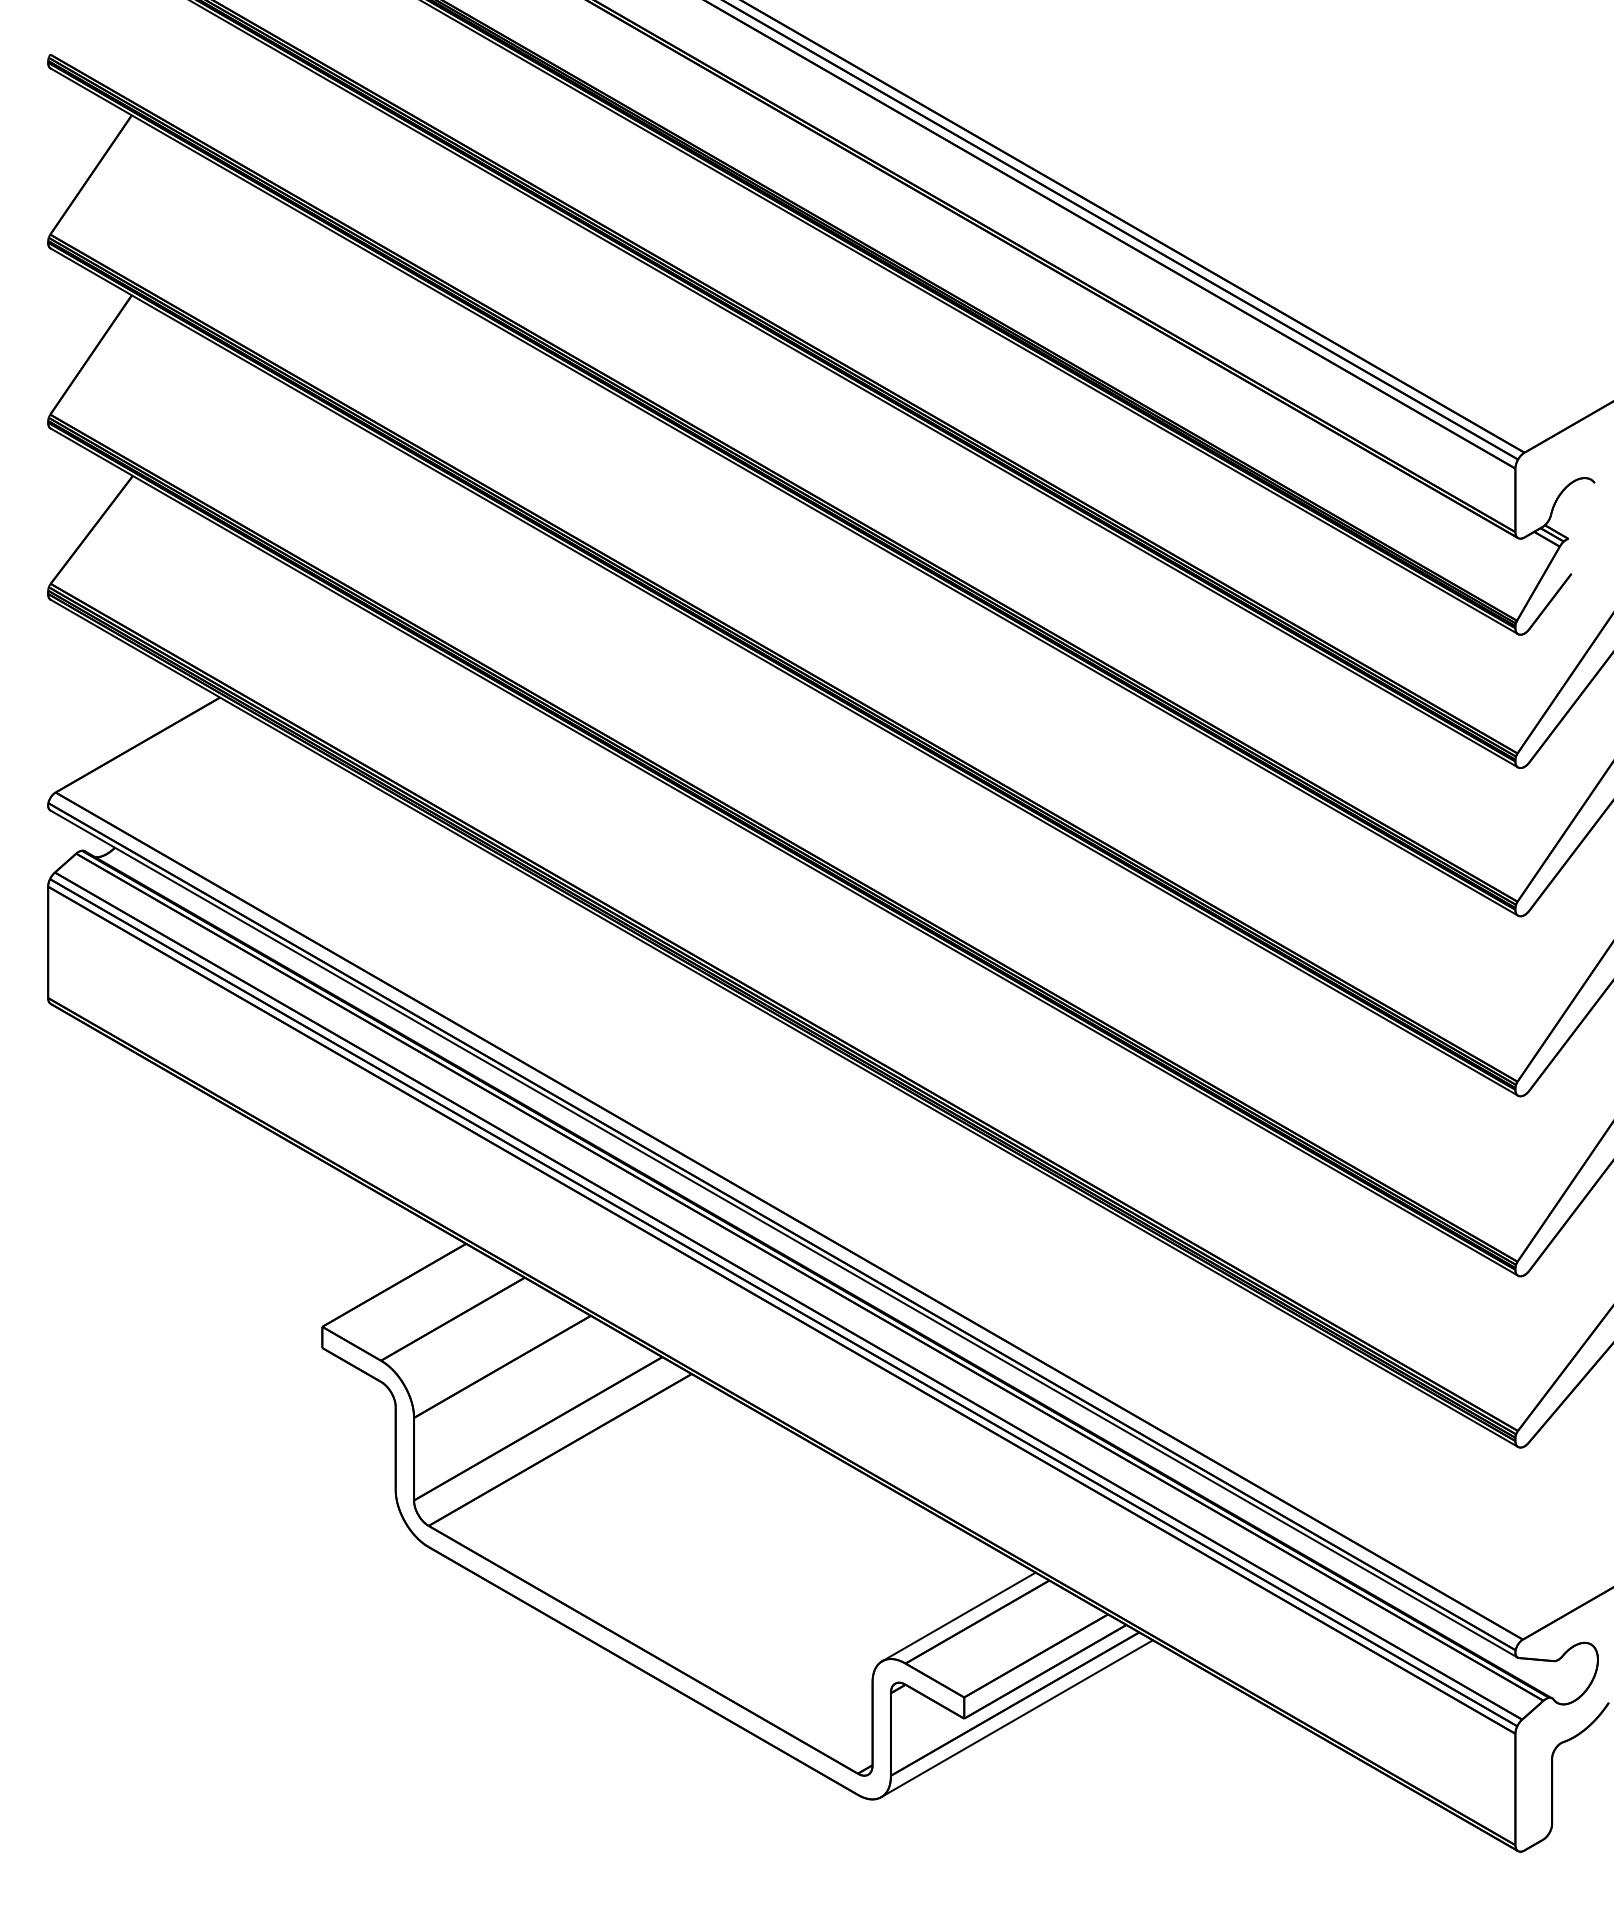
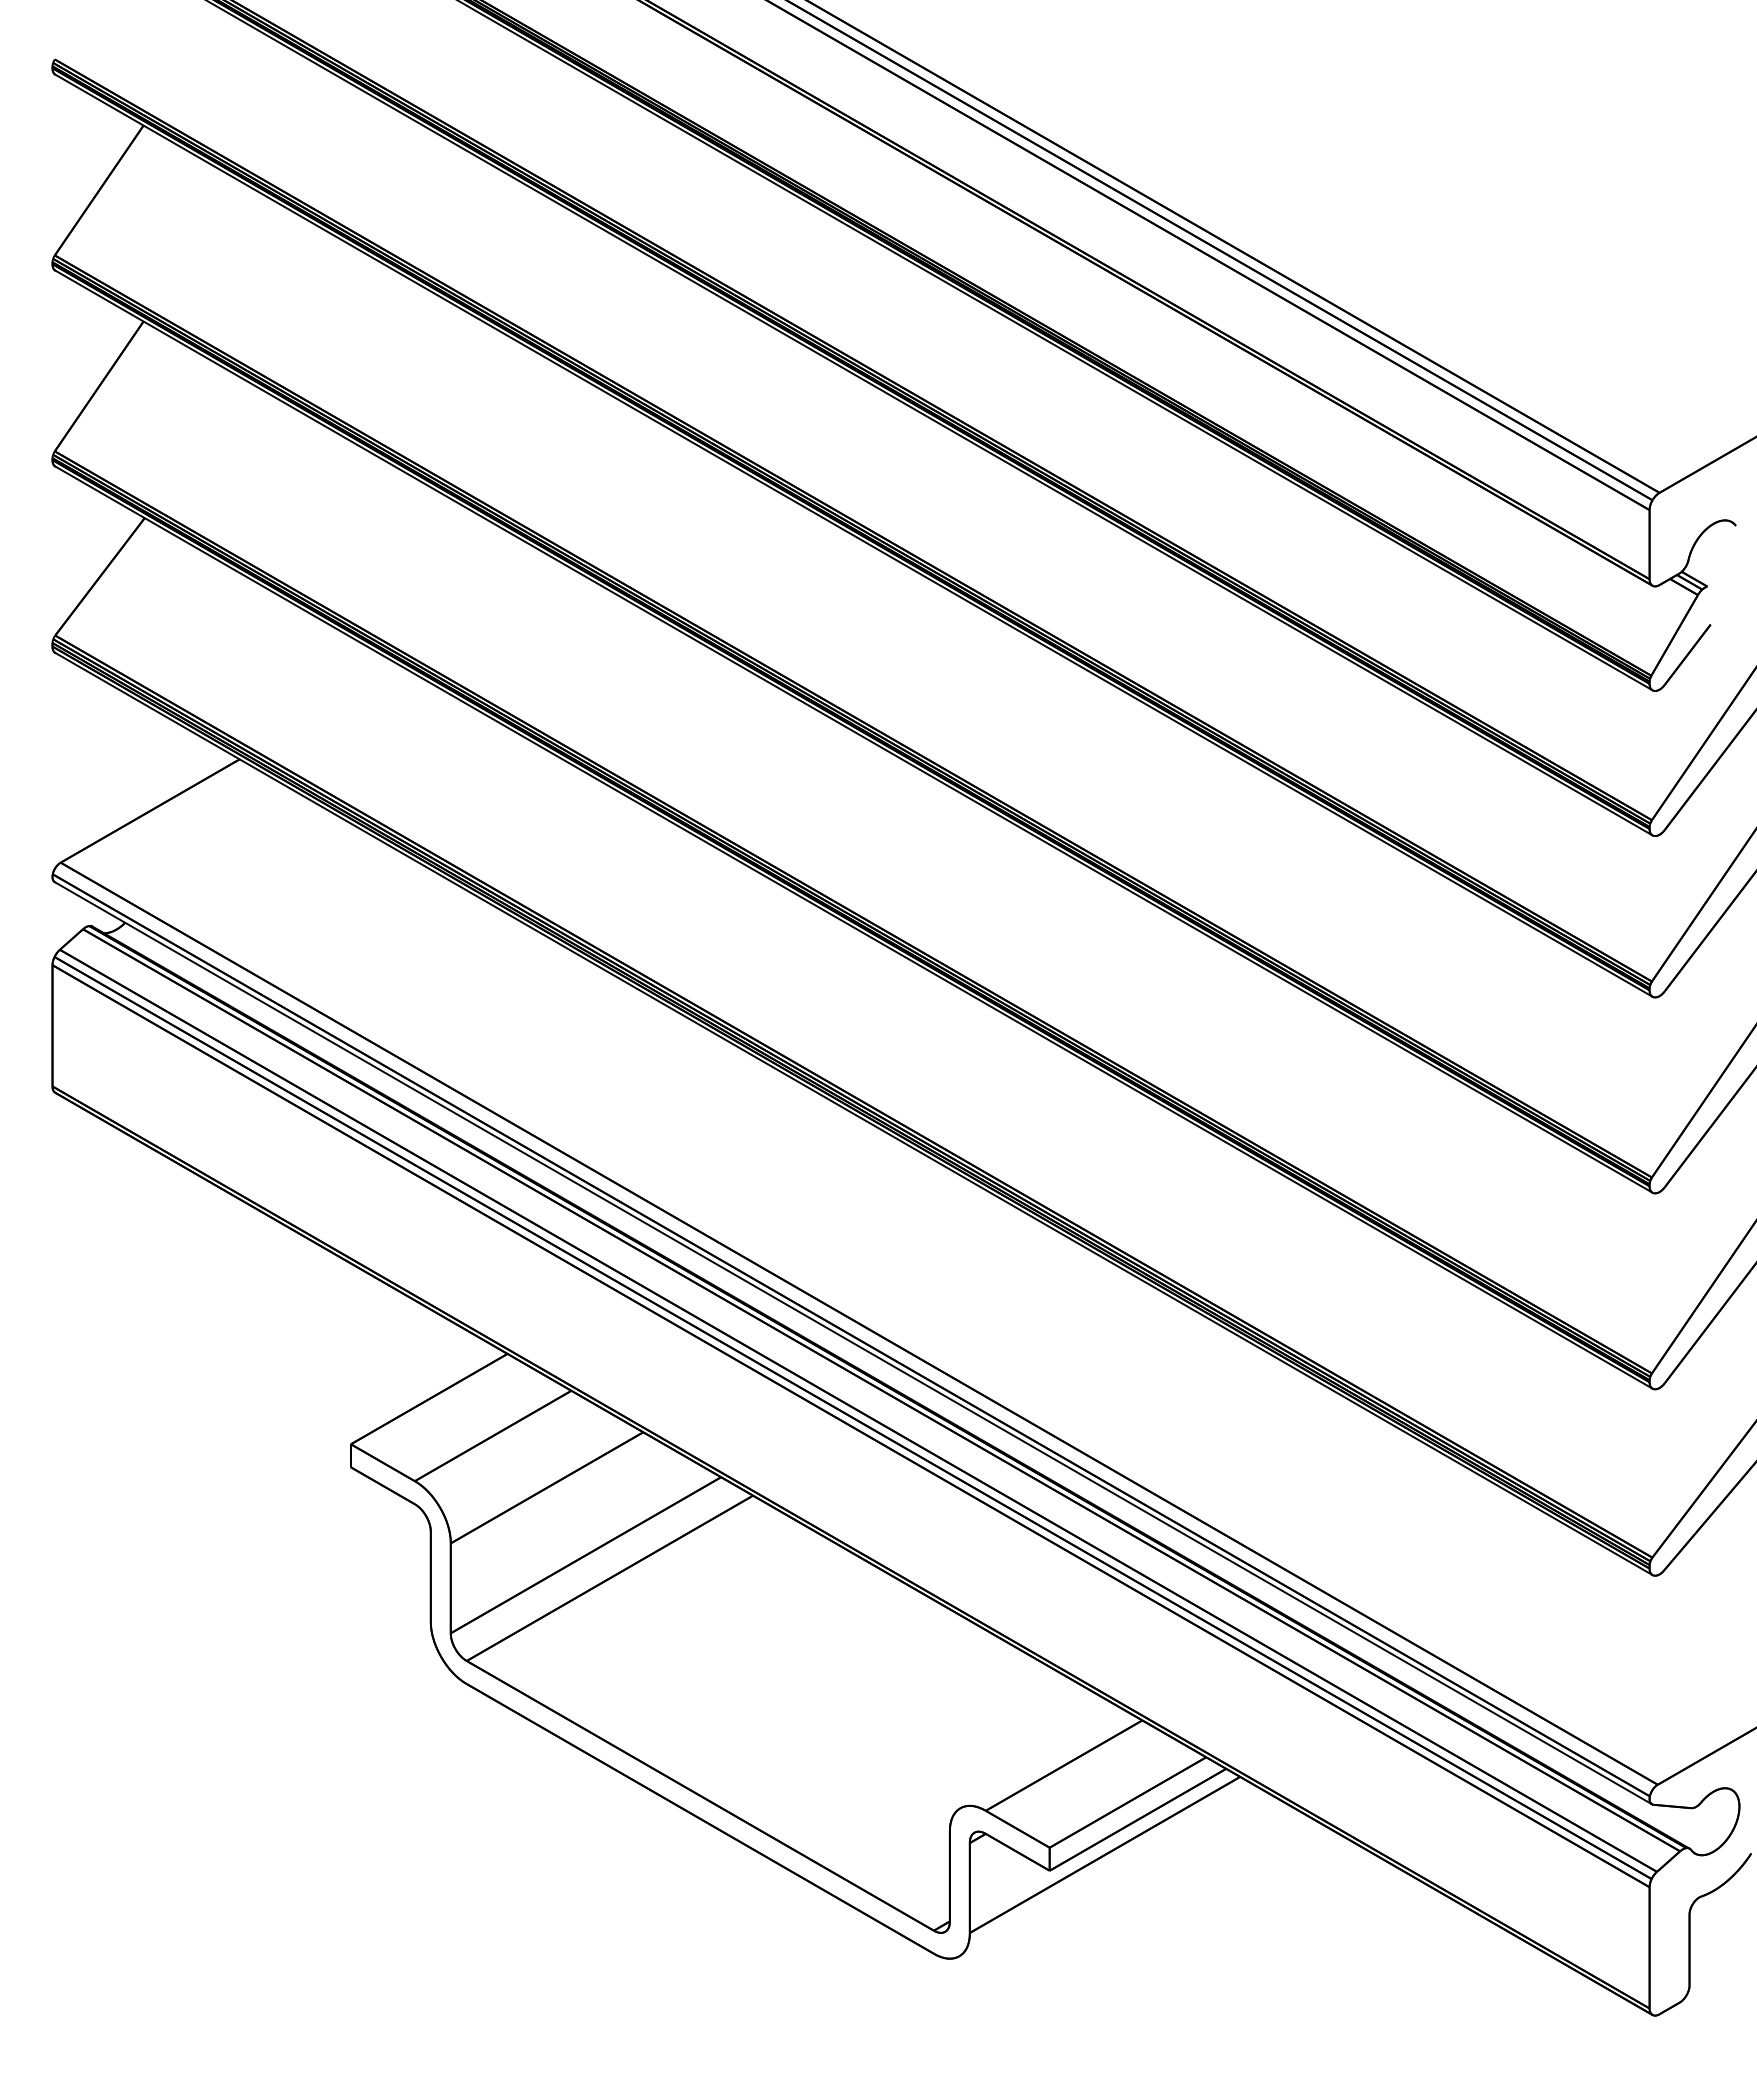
line: (958, 1616) -> (1043, 1759), removed
line: (1017, 1718) -> (1107, 1870), removed

